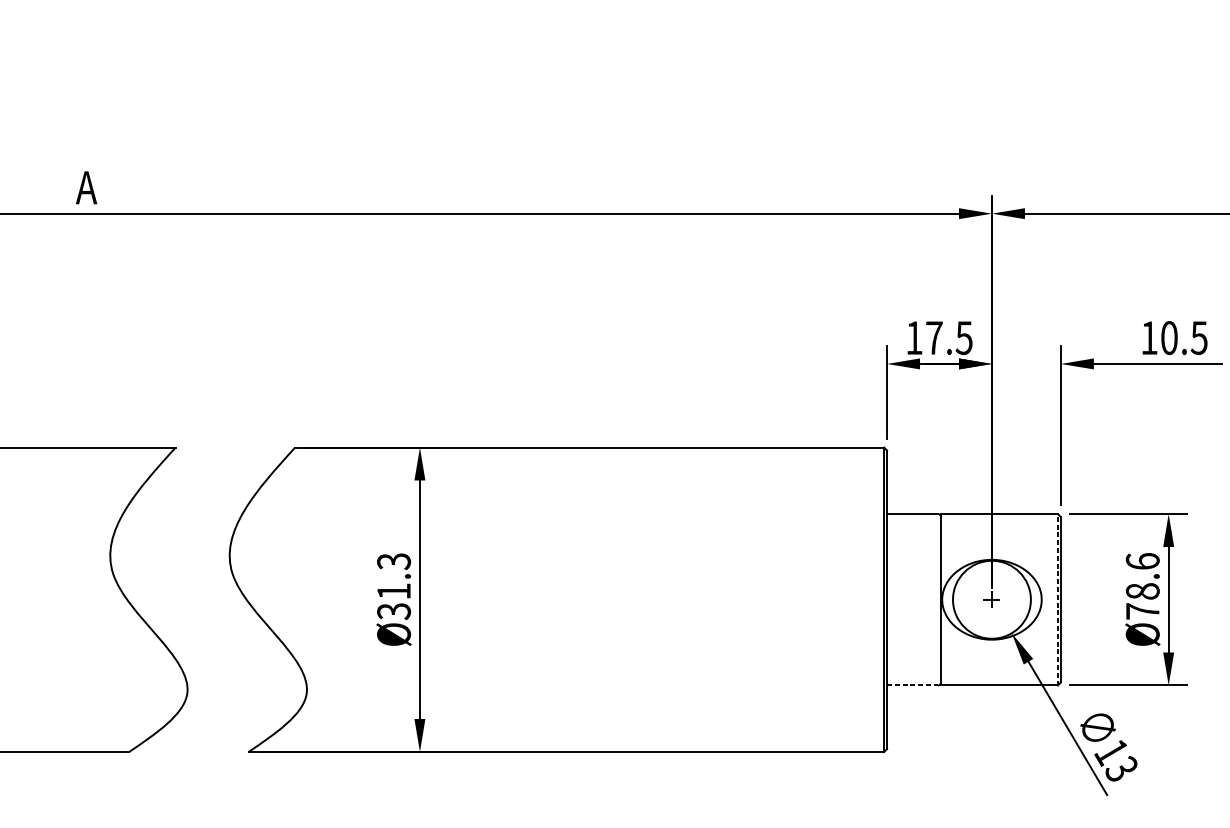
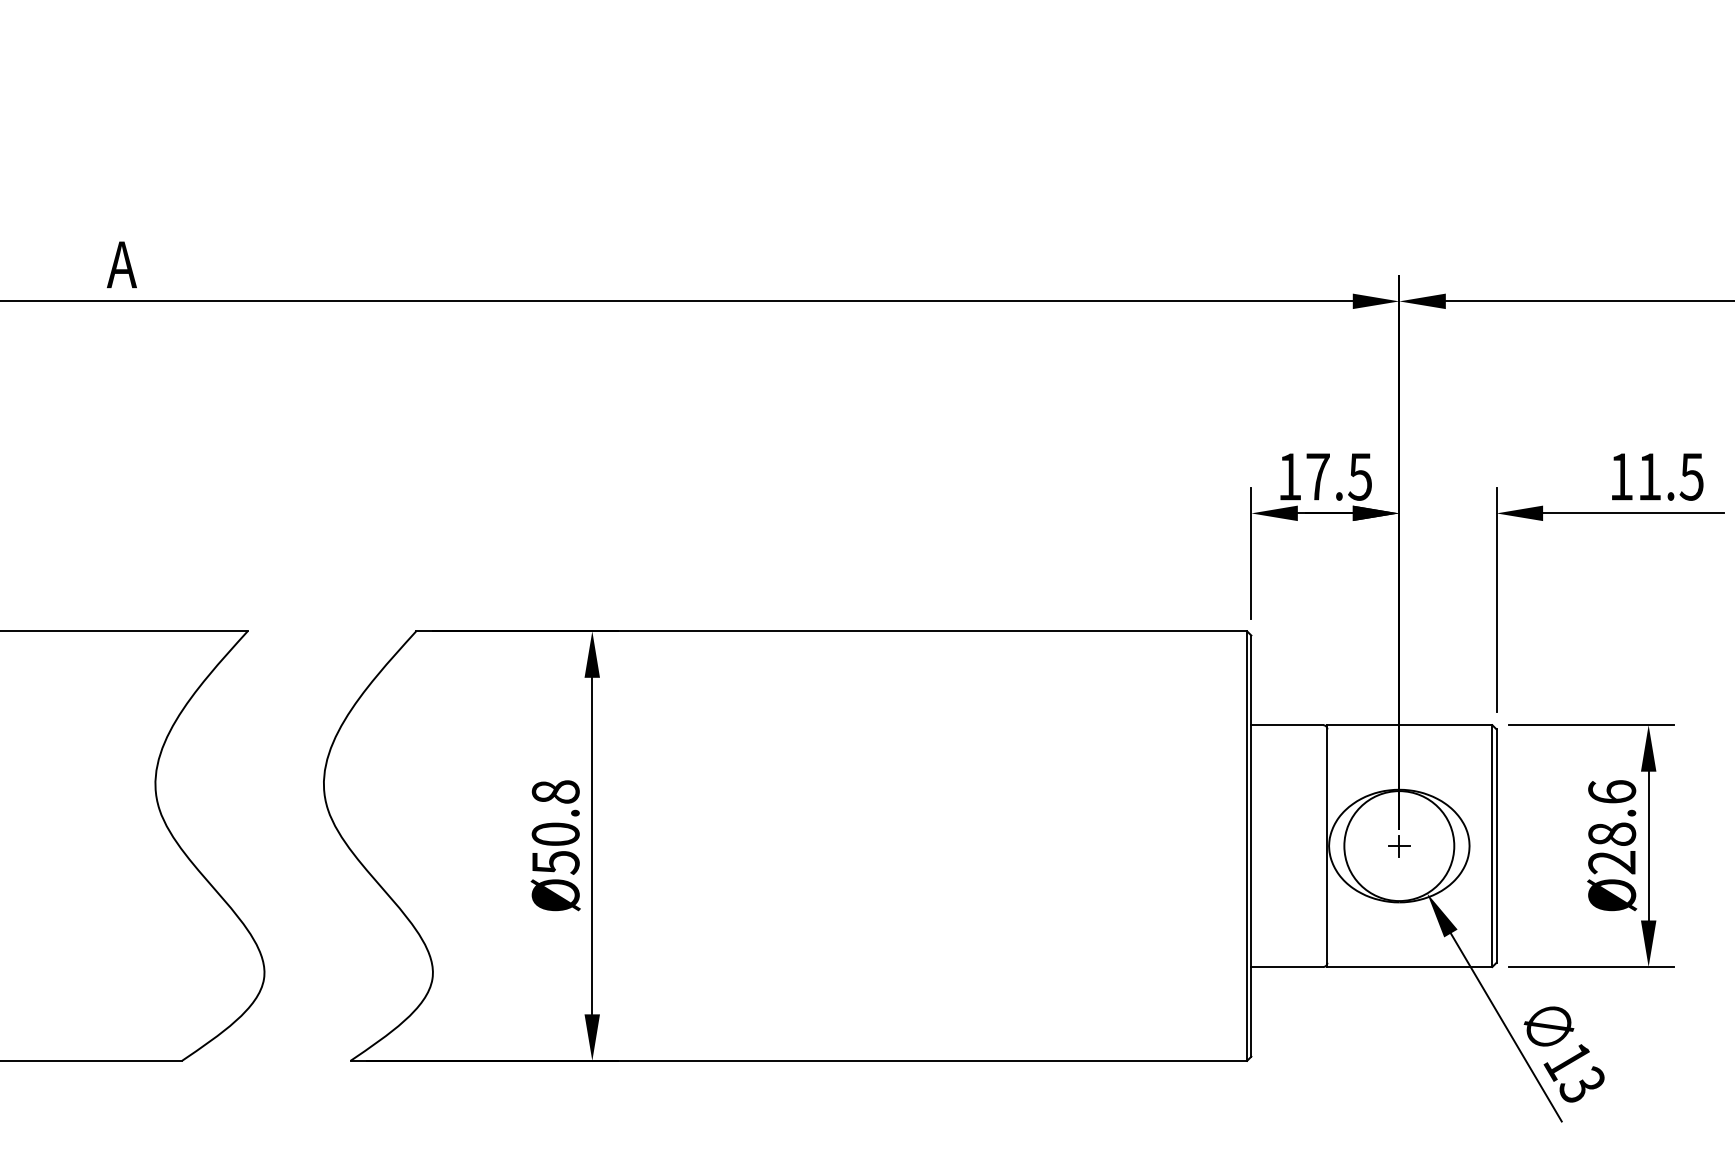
text: (1169, 337) -> (1649, 476), 10.5 -> 11.5
text: (393, 586) -> (555, 827), Ø31.3 -> Ø50.8
line: (1058, 600) -> (1492, 846), dashed -> solid
text: (1142, 611) -> (1611, 862), Ø78.6 -> Ø28.6
line: (912, 685) -> (1287, 967), dashed -> solid

